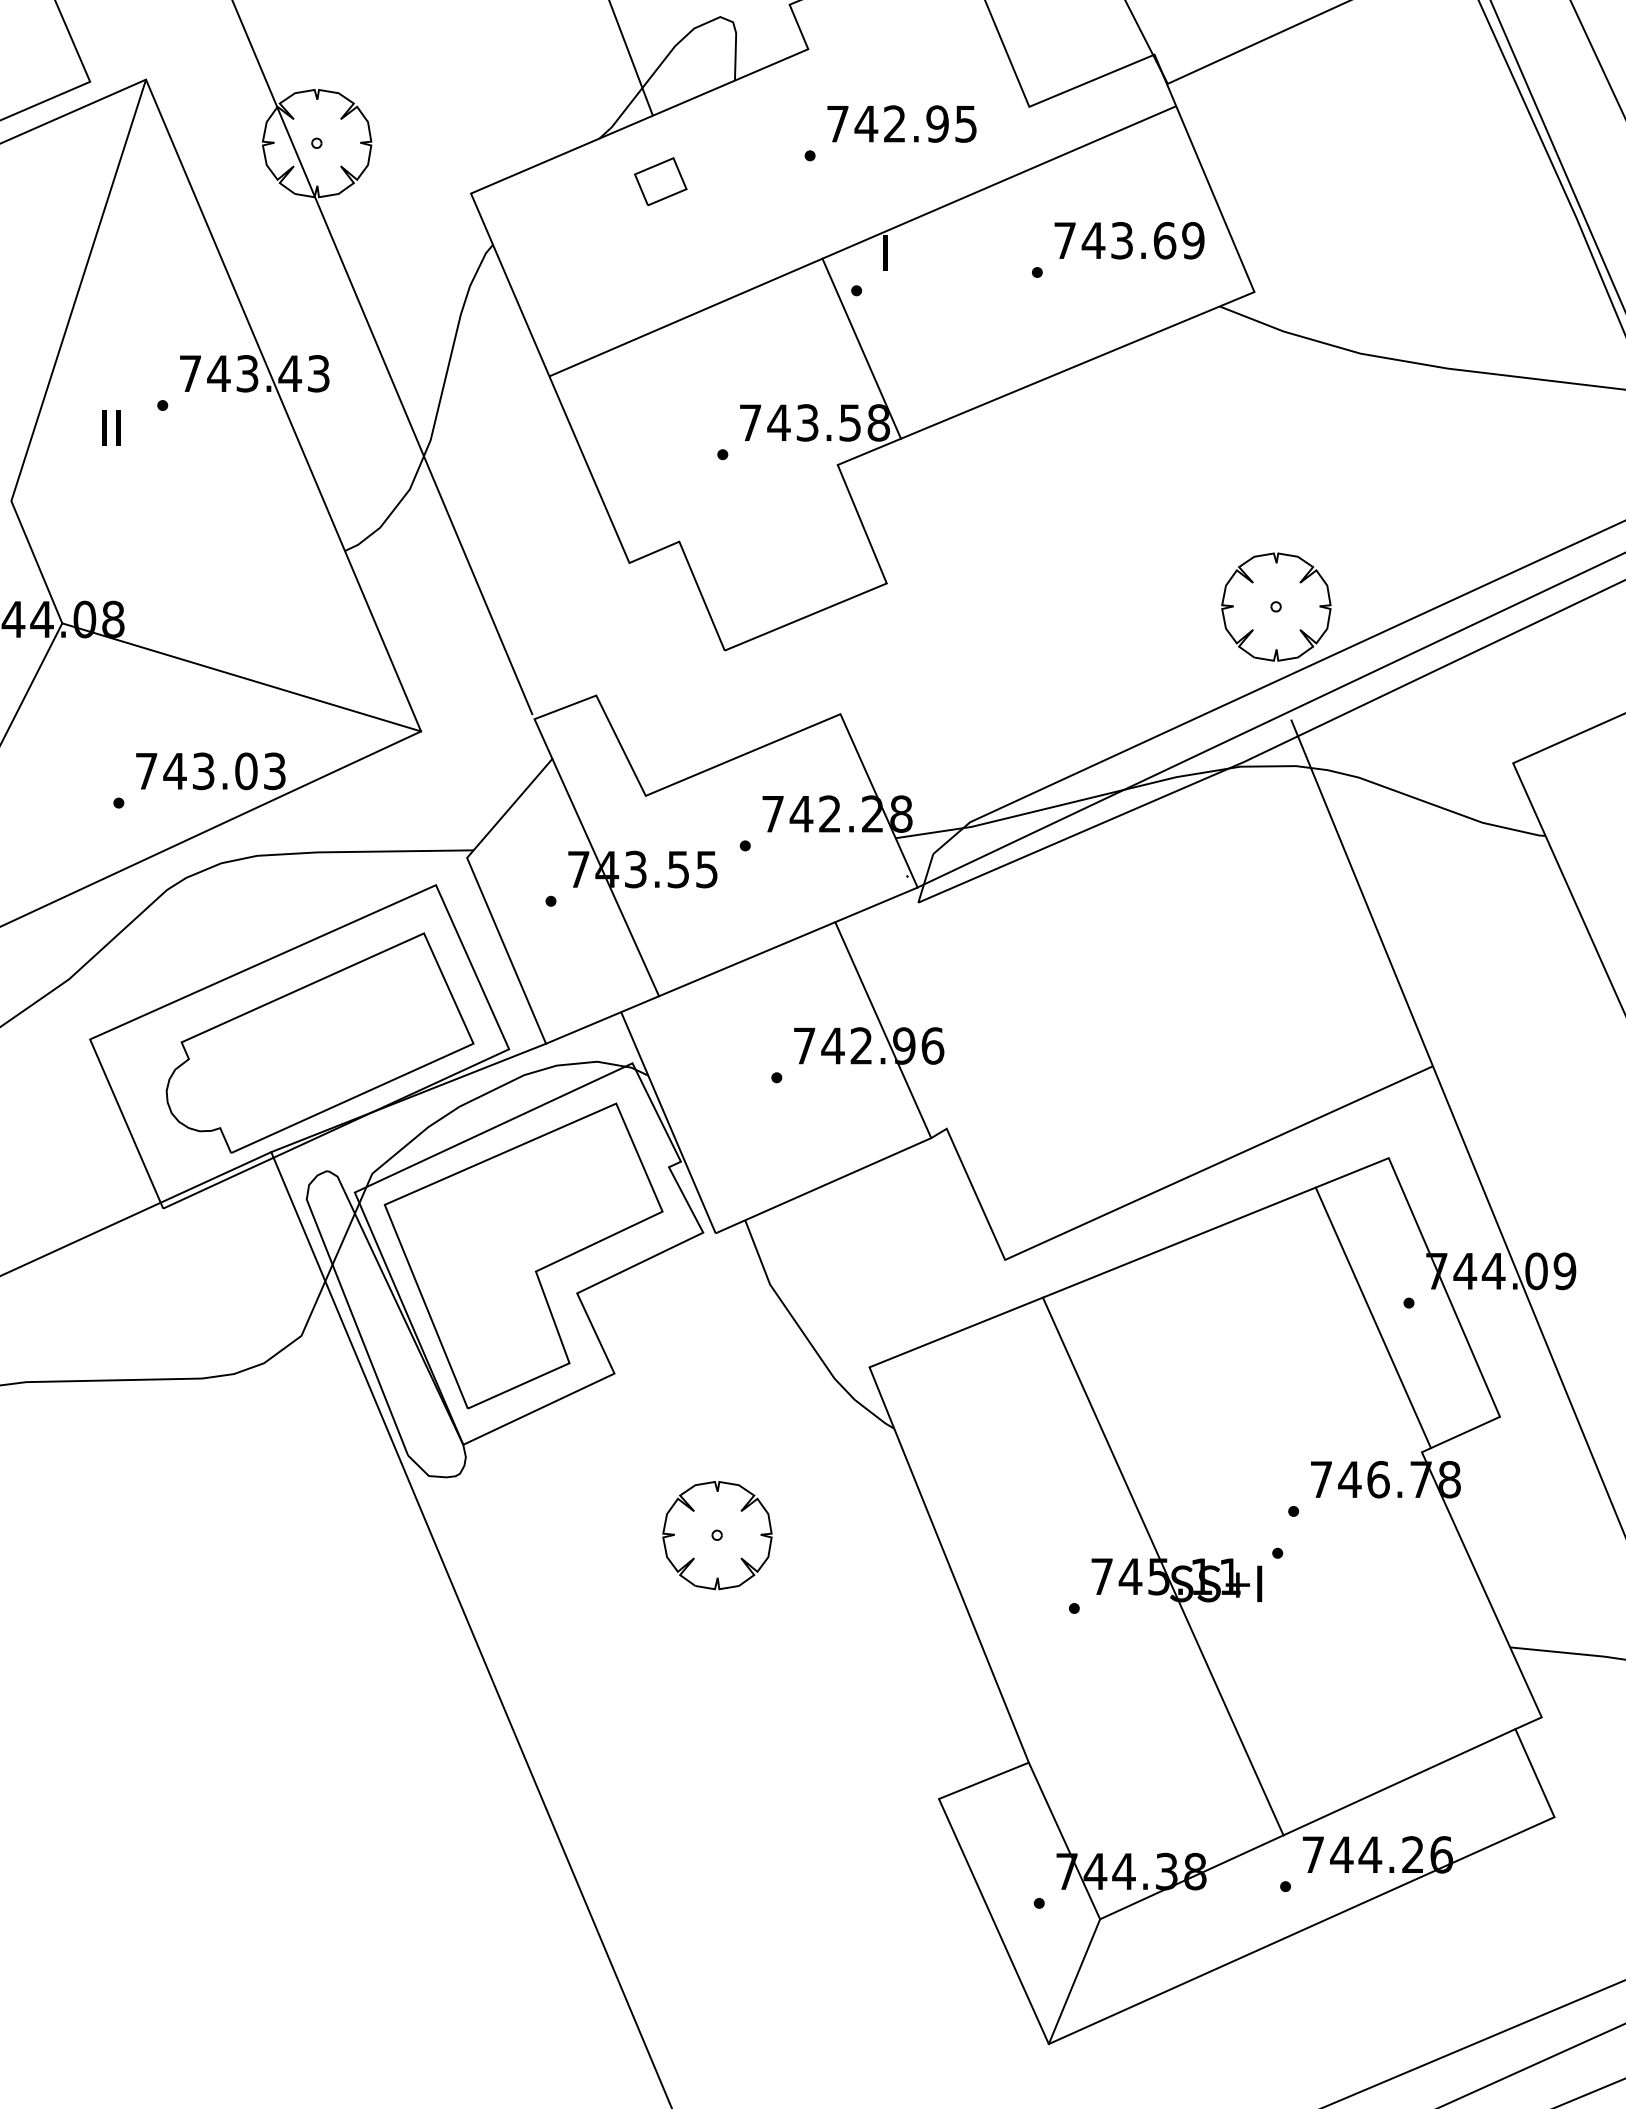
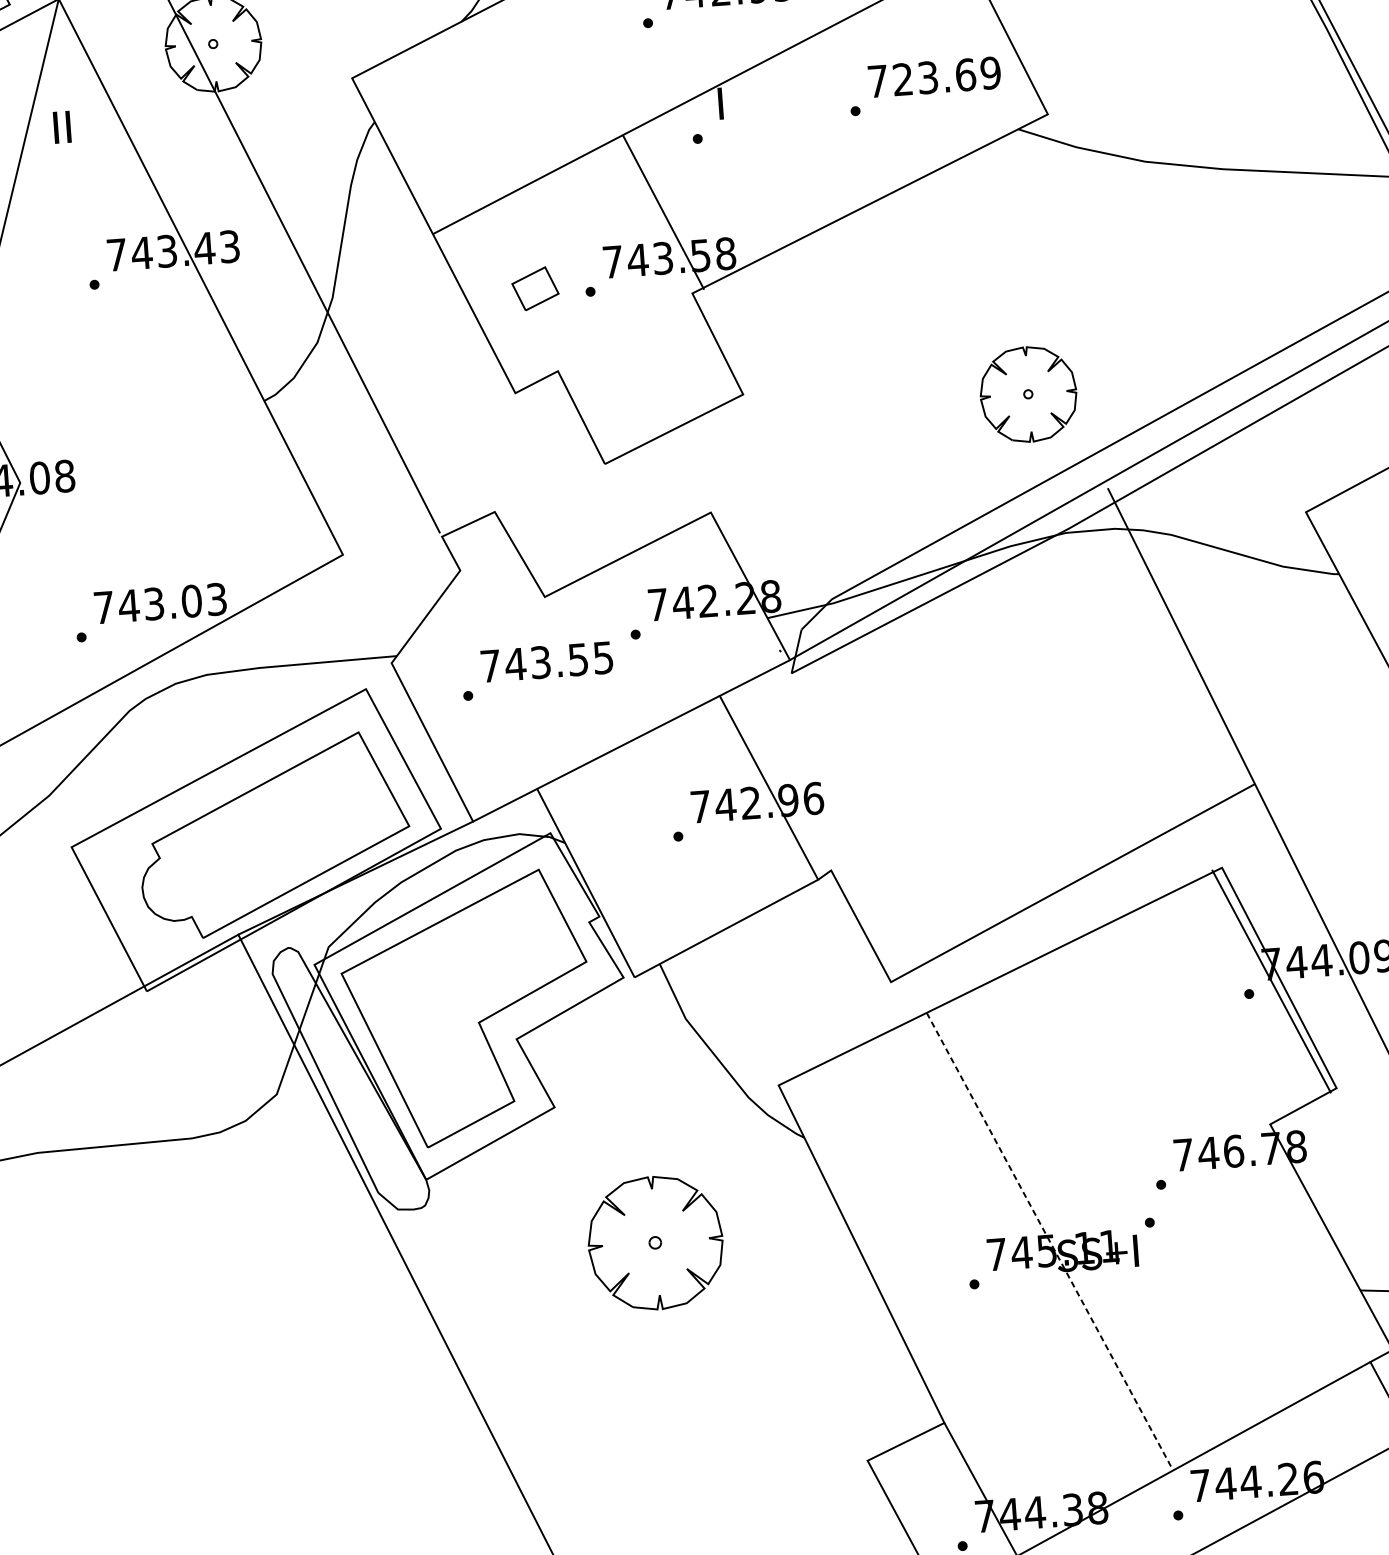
part: (660, 181) -> (535, 288), moved
text: (1093, 240) -> (902, 79), 743.69 -> 723.69
line: (861, 348) -> (663, 212), moved
text: (111, 427) -> (62, 126), moved
part: (1276, 606) -> (1028, 393), moved
line: (241, 677) -> (181, 518), removed
line: (605, 877) -> (514, 671), removed
line: (1372, 1317) -> (1270, 981), moved
part: (717, 1535) -> (655, 1243), size x1.4
line: (1163, 1566) -> (1050, 1241), solid -> dashed

